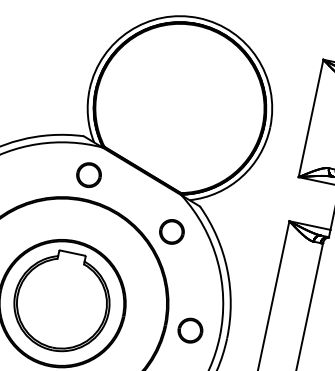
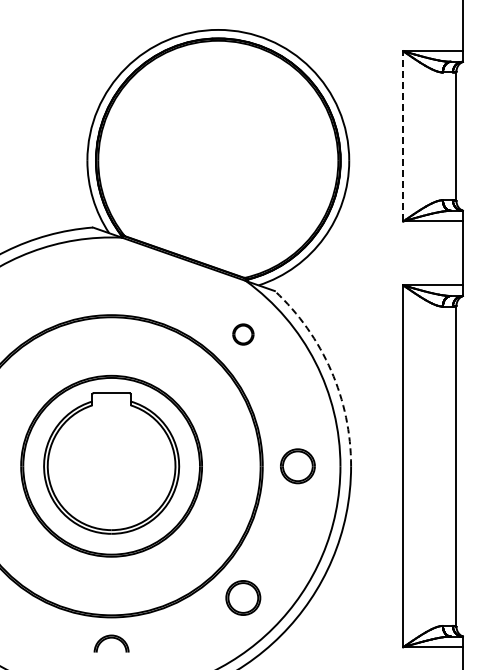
line: (311, 117) -> (403, 135), solid -> dashed
part: (89, 174) -> (111, 279), removed
part: (172, 231) -> (243, 334), size x0.6
arc: (227, 269) -> (331, 370), solid -> dashed

